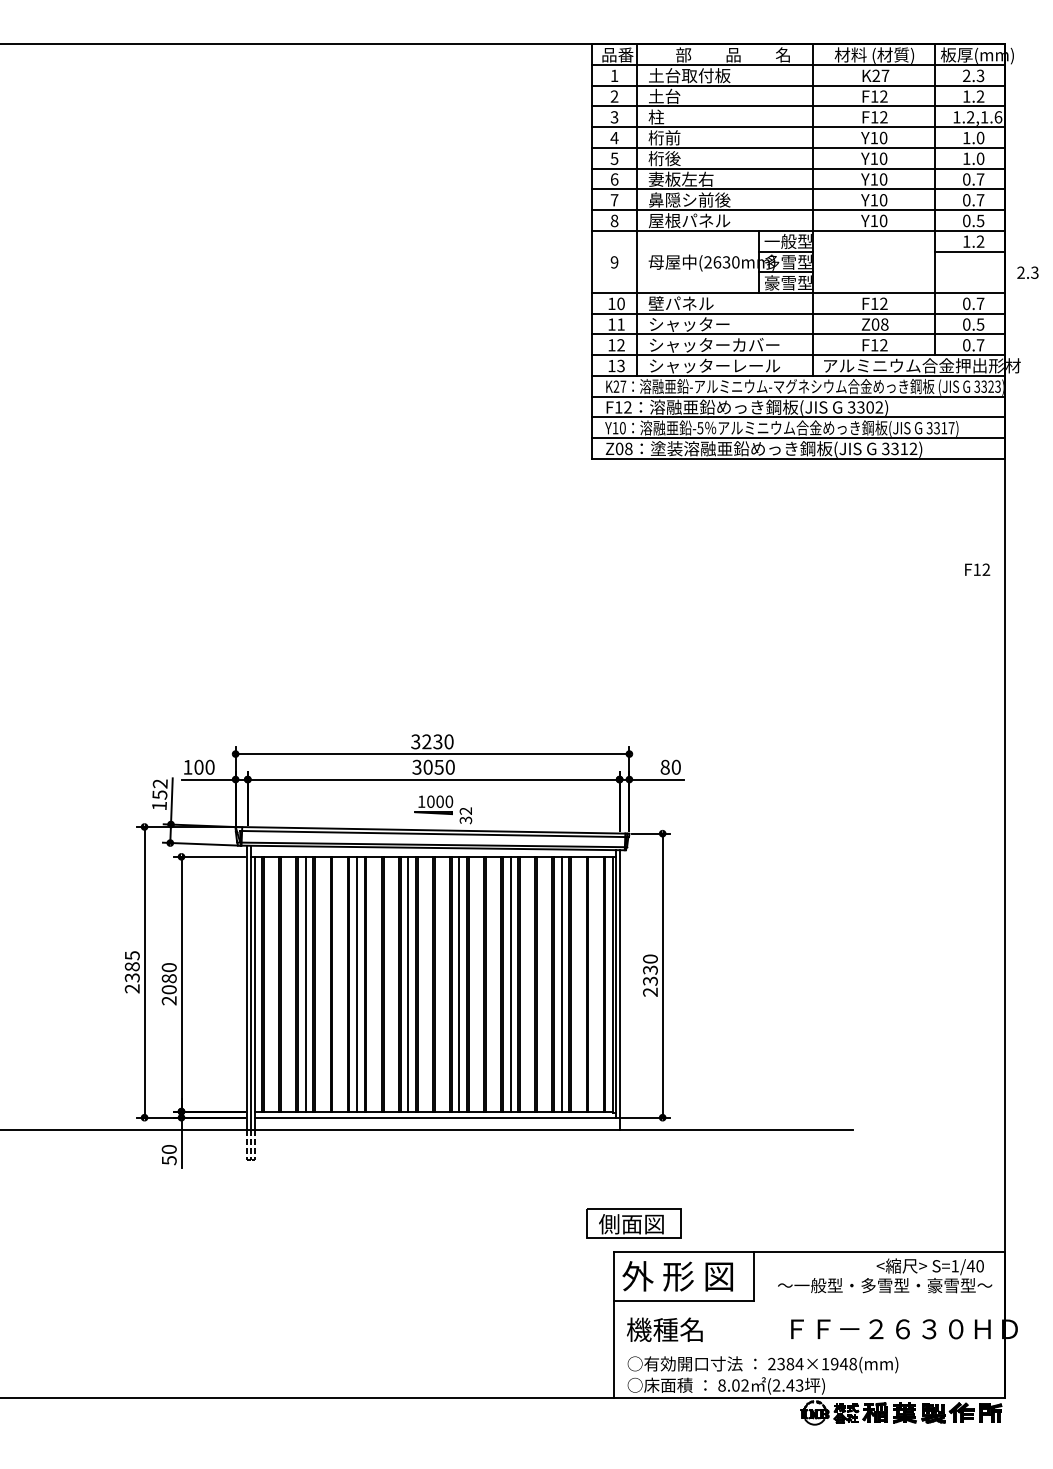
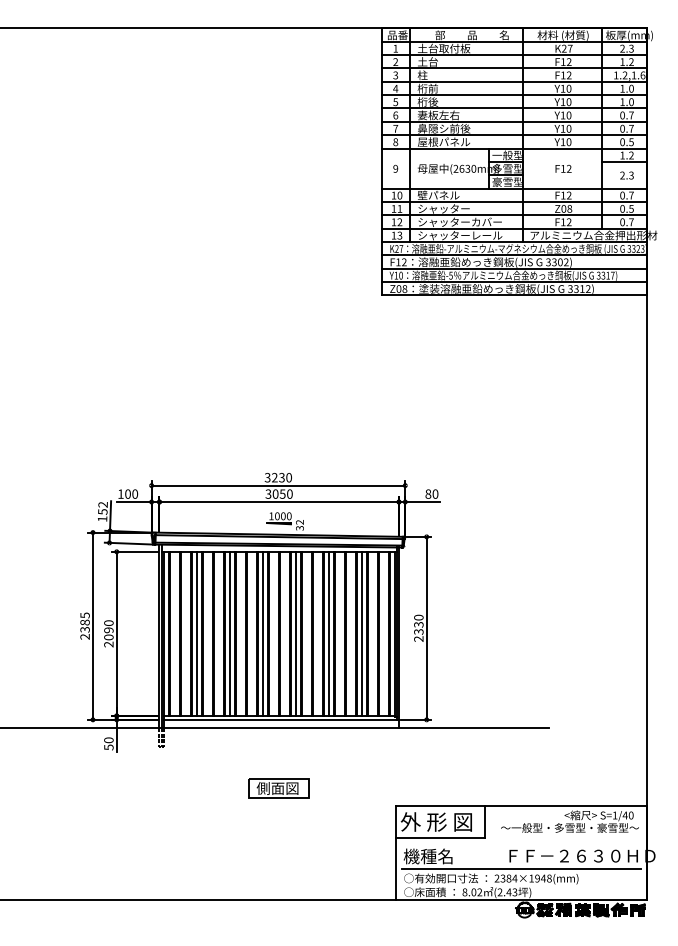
text: (1027, 272) -> (626, 175), moved
text: (977, 569) -> (563, 168), moved
text: (168, 979) -> (108, 630), 2080 -> 2090
part: (632, 1224) -> (278, 788), moved
line: (808, 1350) -> (520, 869), added

